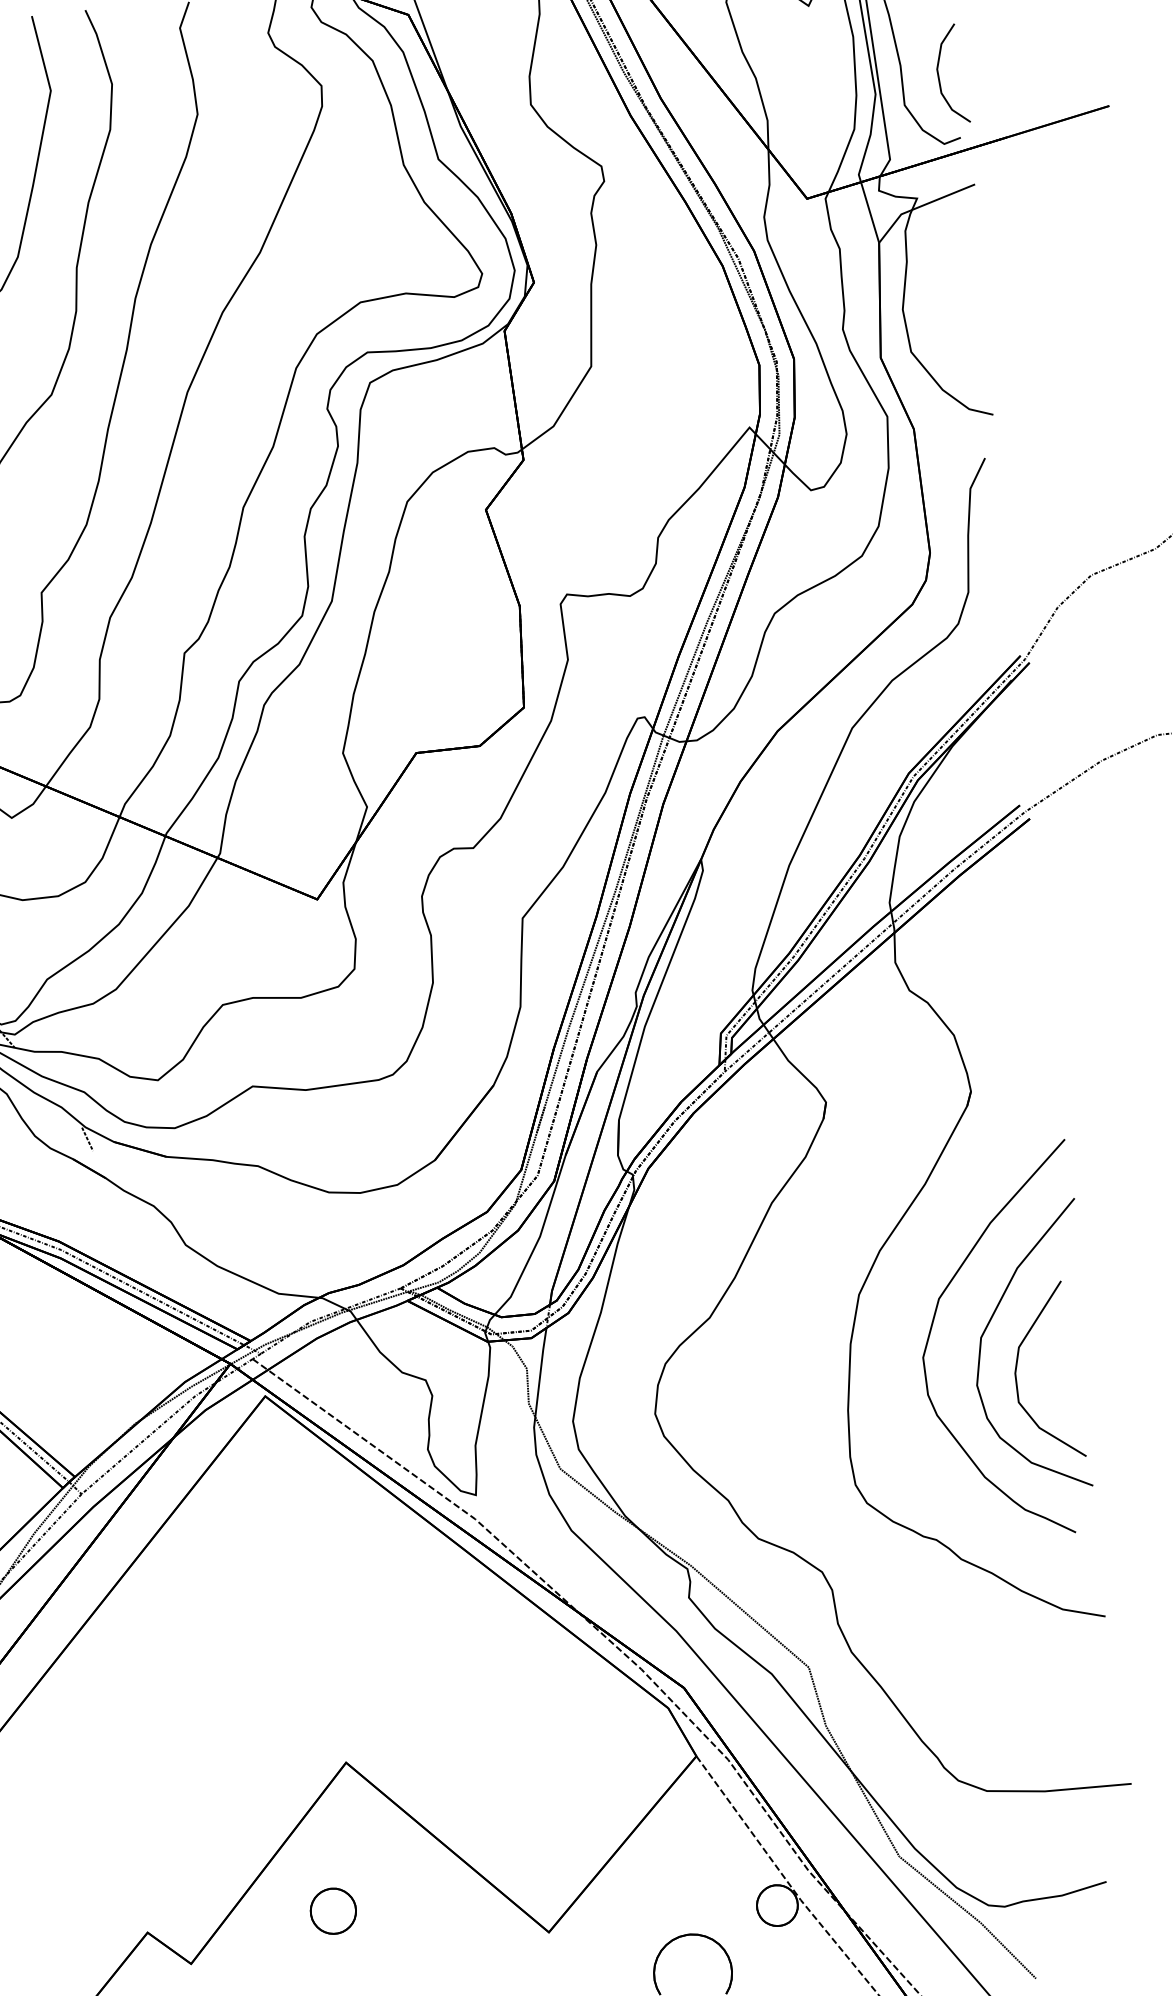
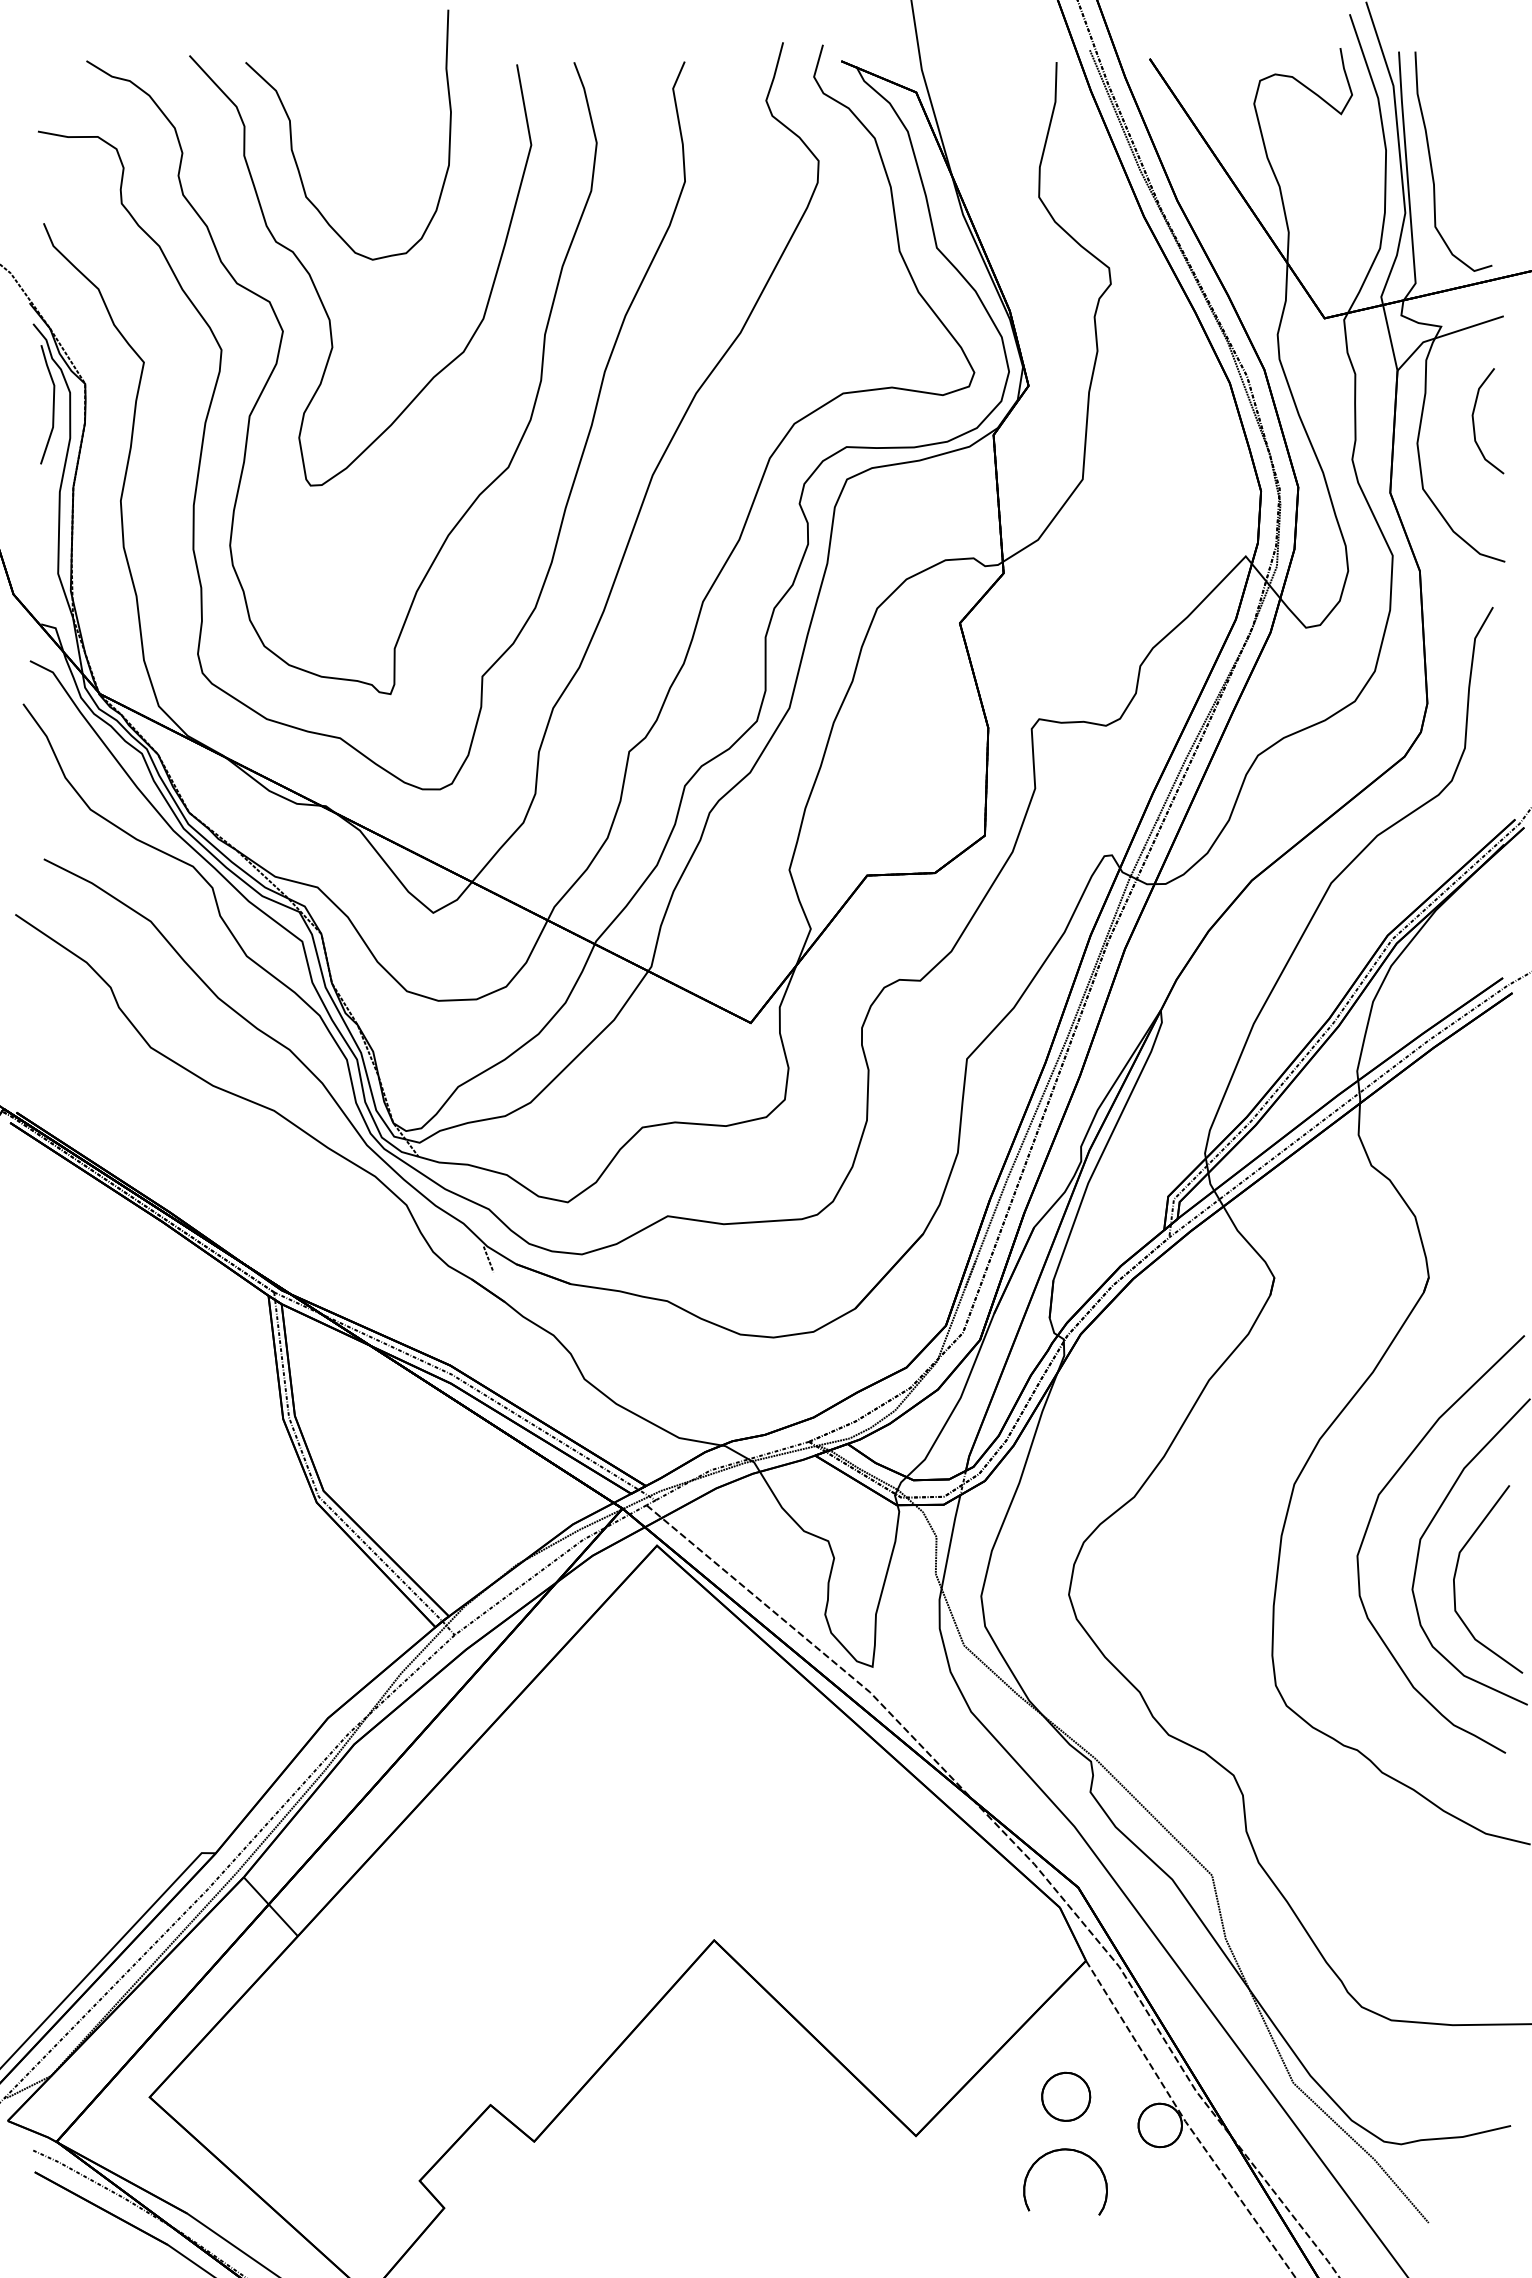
curve: (939, 75) -> (1474, 421), moved
part: (333, 1910) -> (1066, 2096), moved

